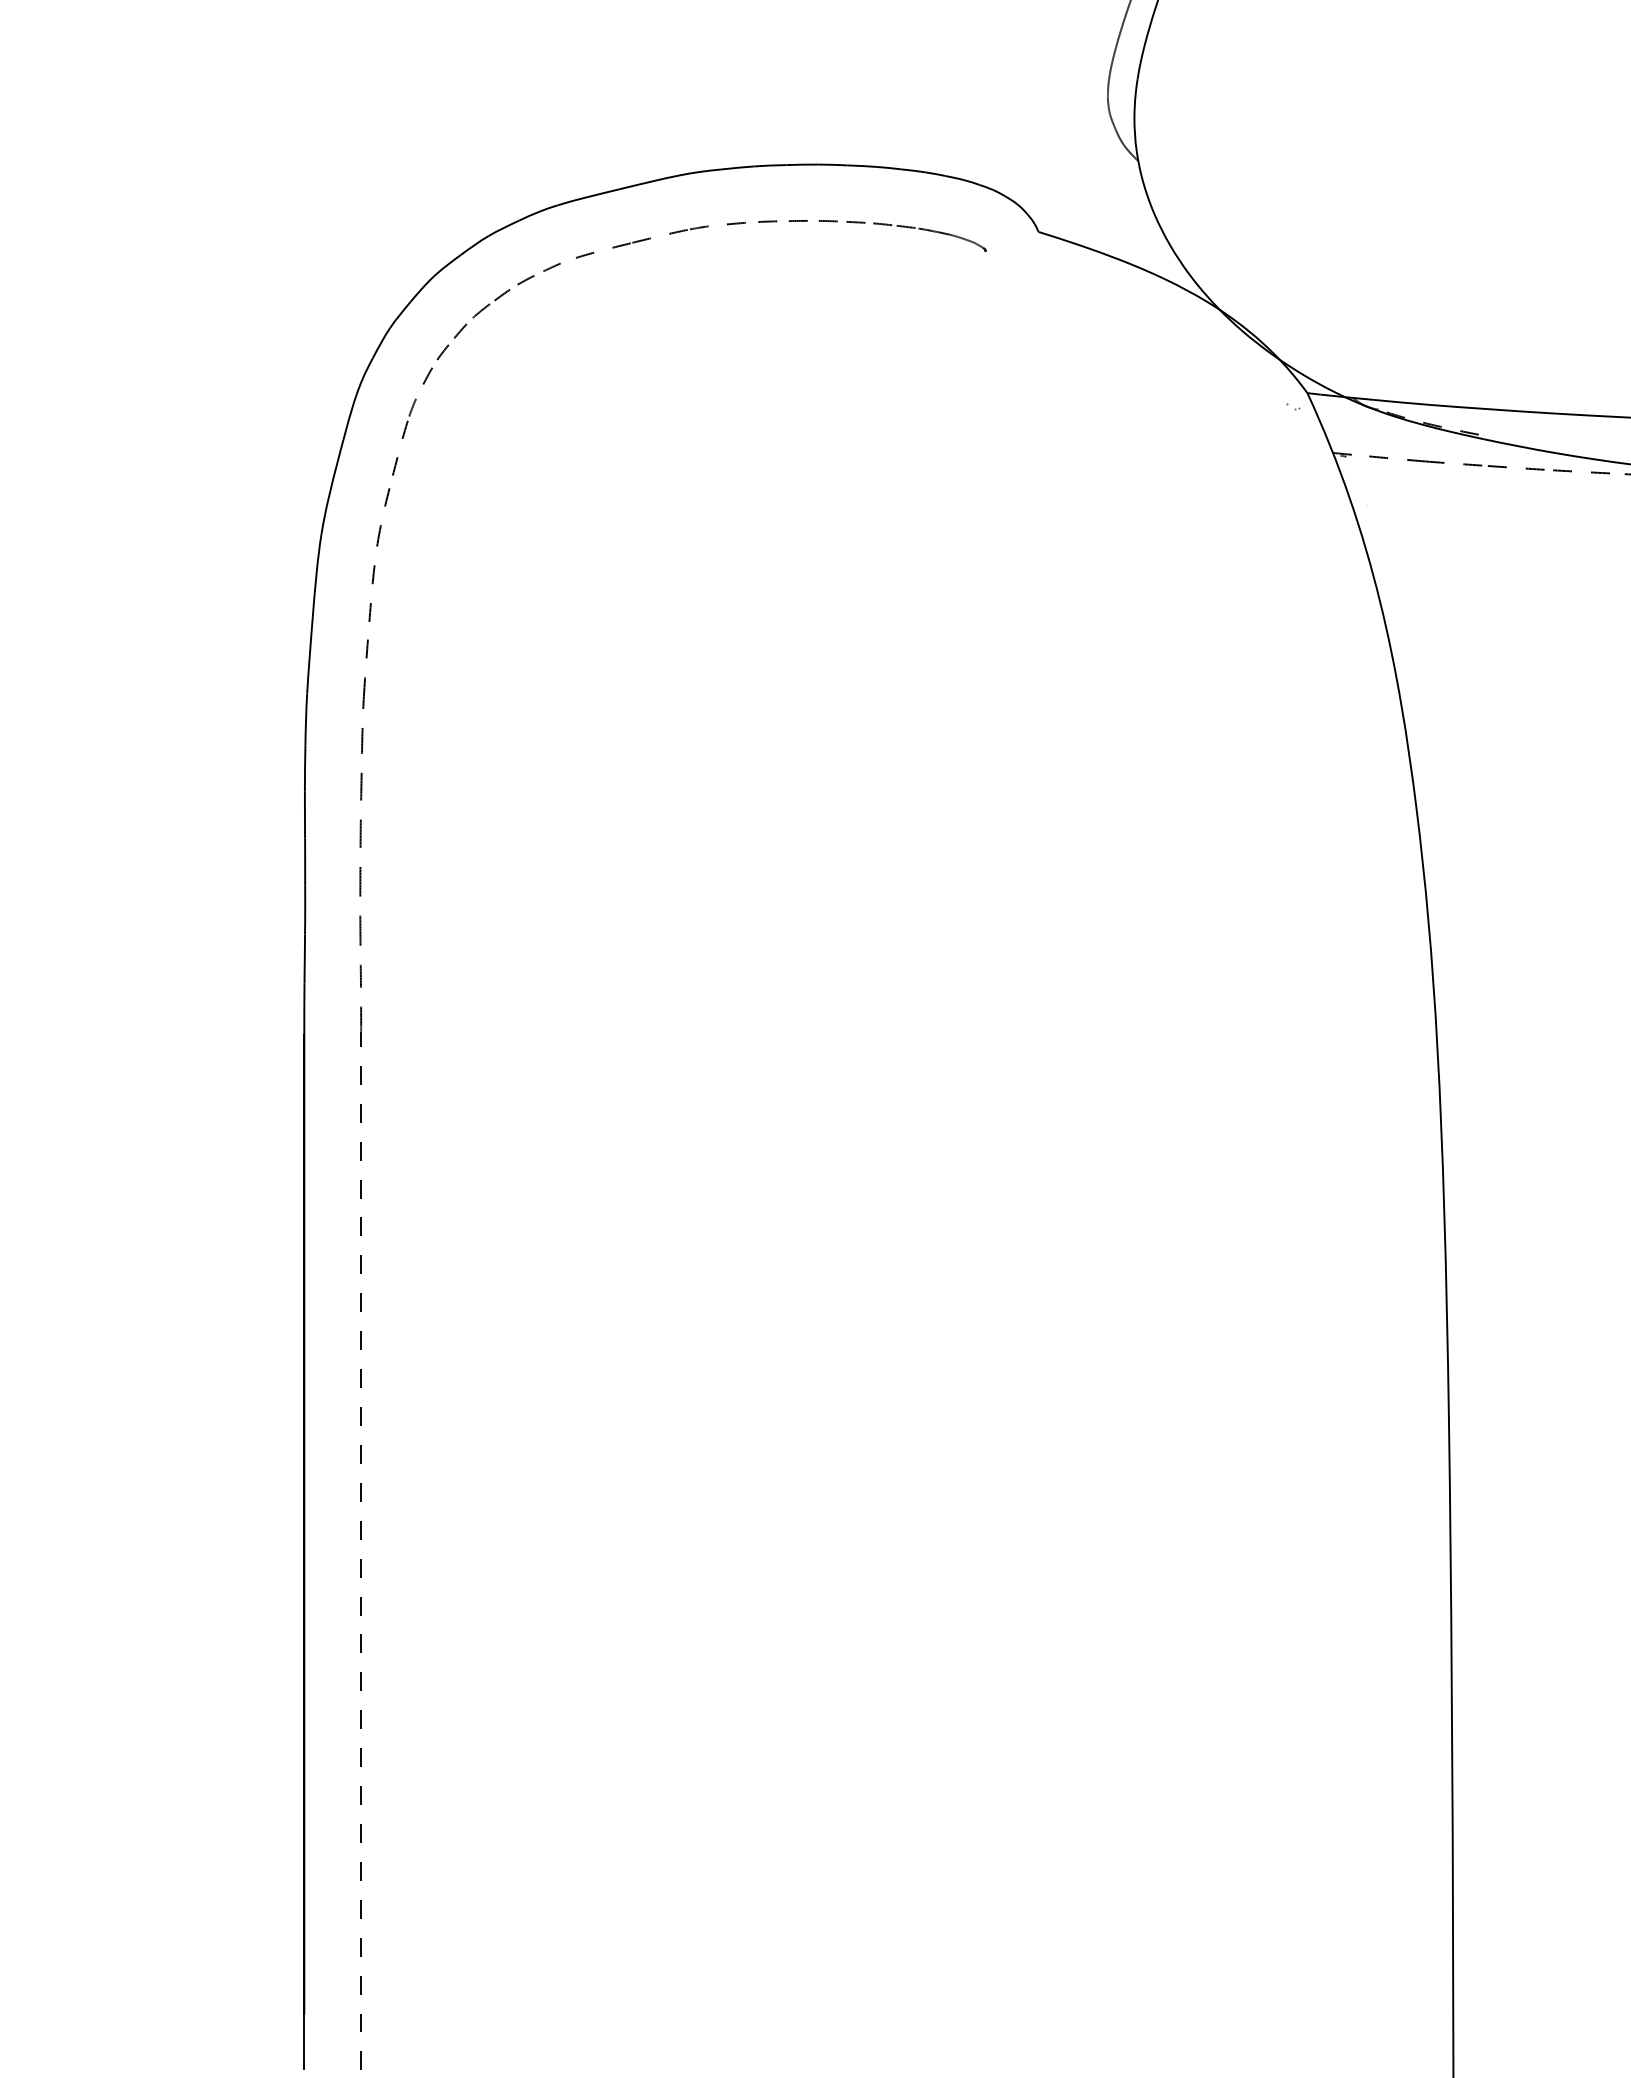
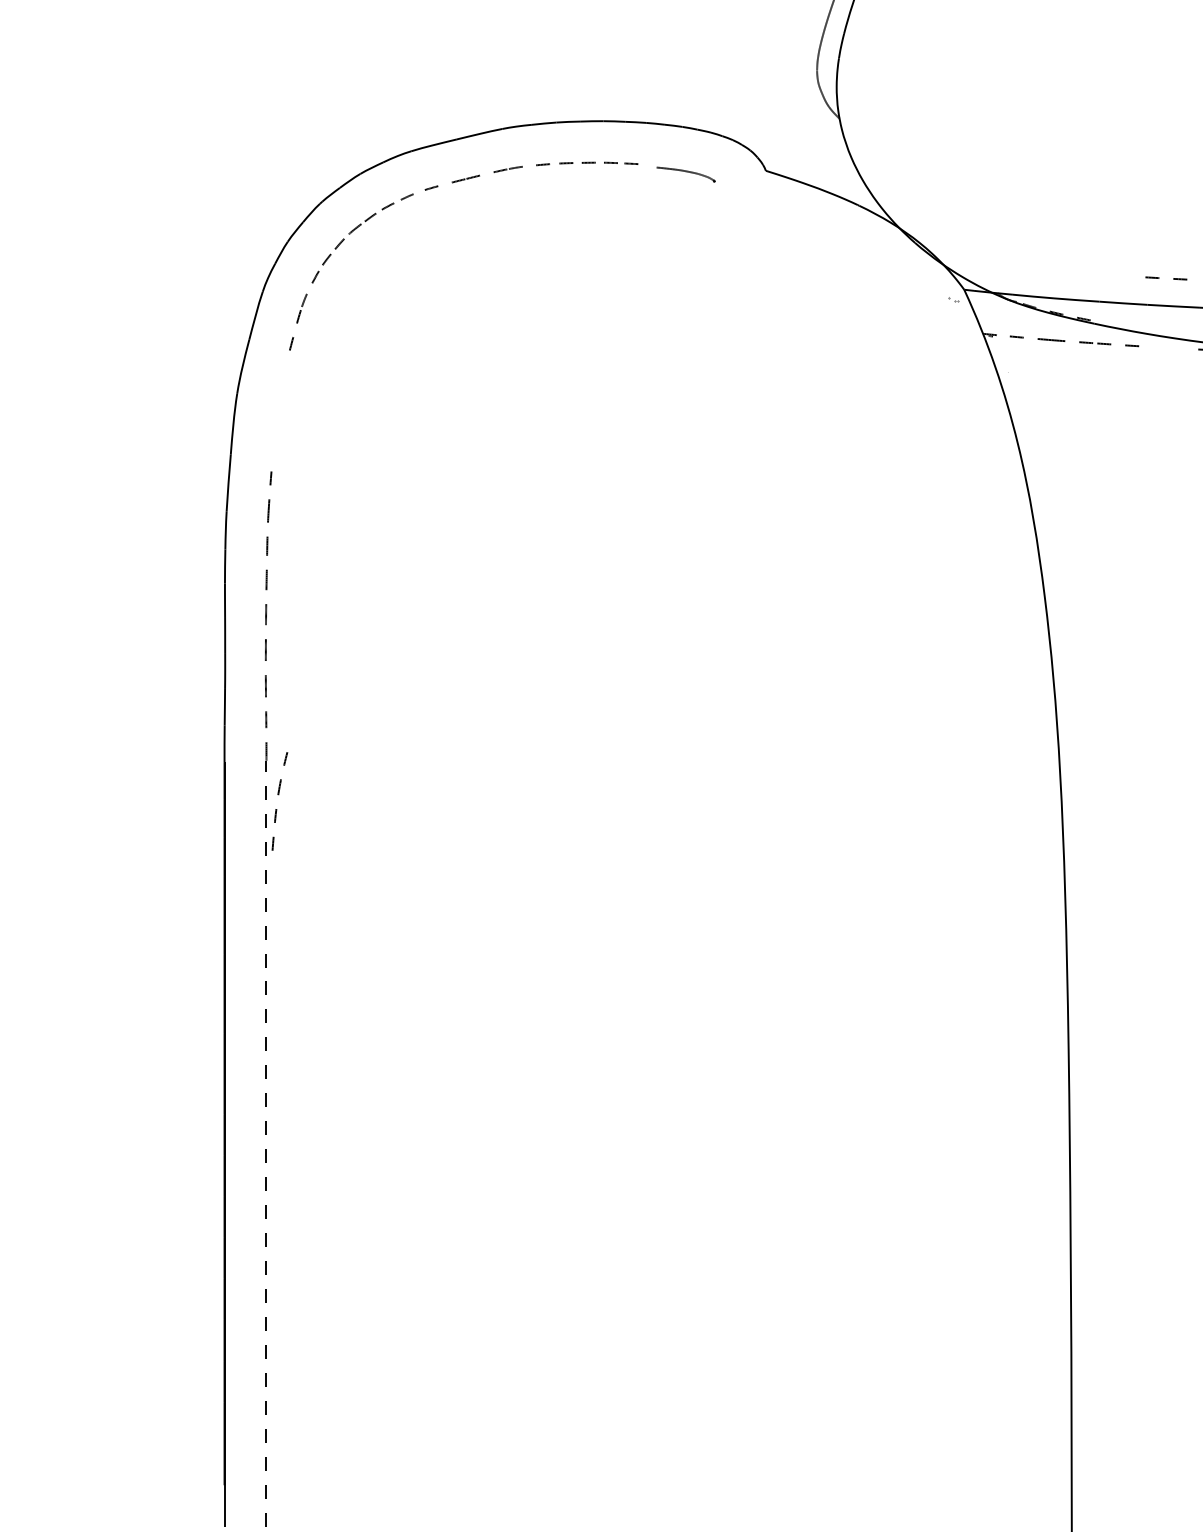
part: (929, 236) -> (685, 174), size x0.7
curve: (1571, 471) -> (1158, 278), moved
part: (377, 546) -> (278, 795), moved

